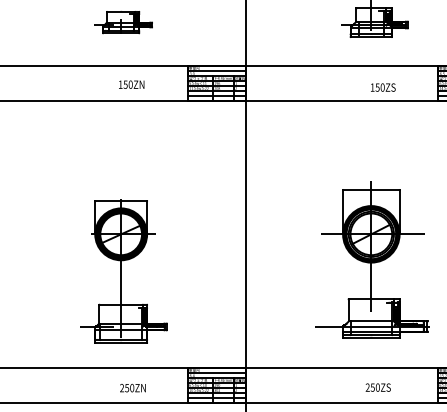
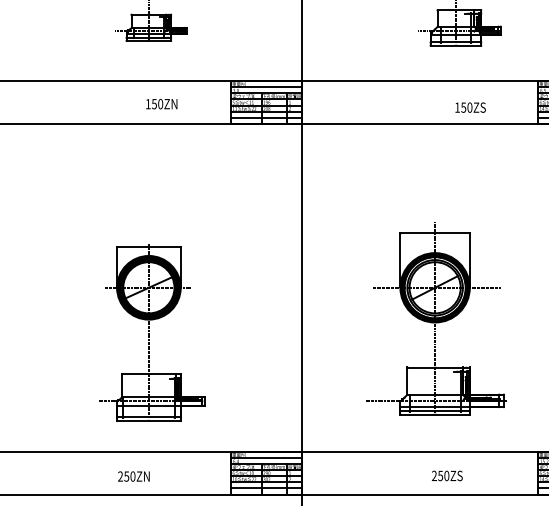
part: (372, 259) -> (436, 318), moved
text: (377, 387) -> (446, 475), moved
text: (132, 388) -> (133, 477), moved

